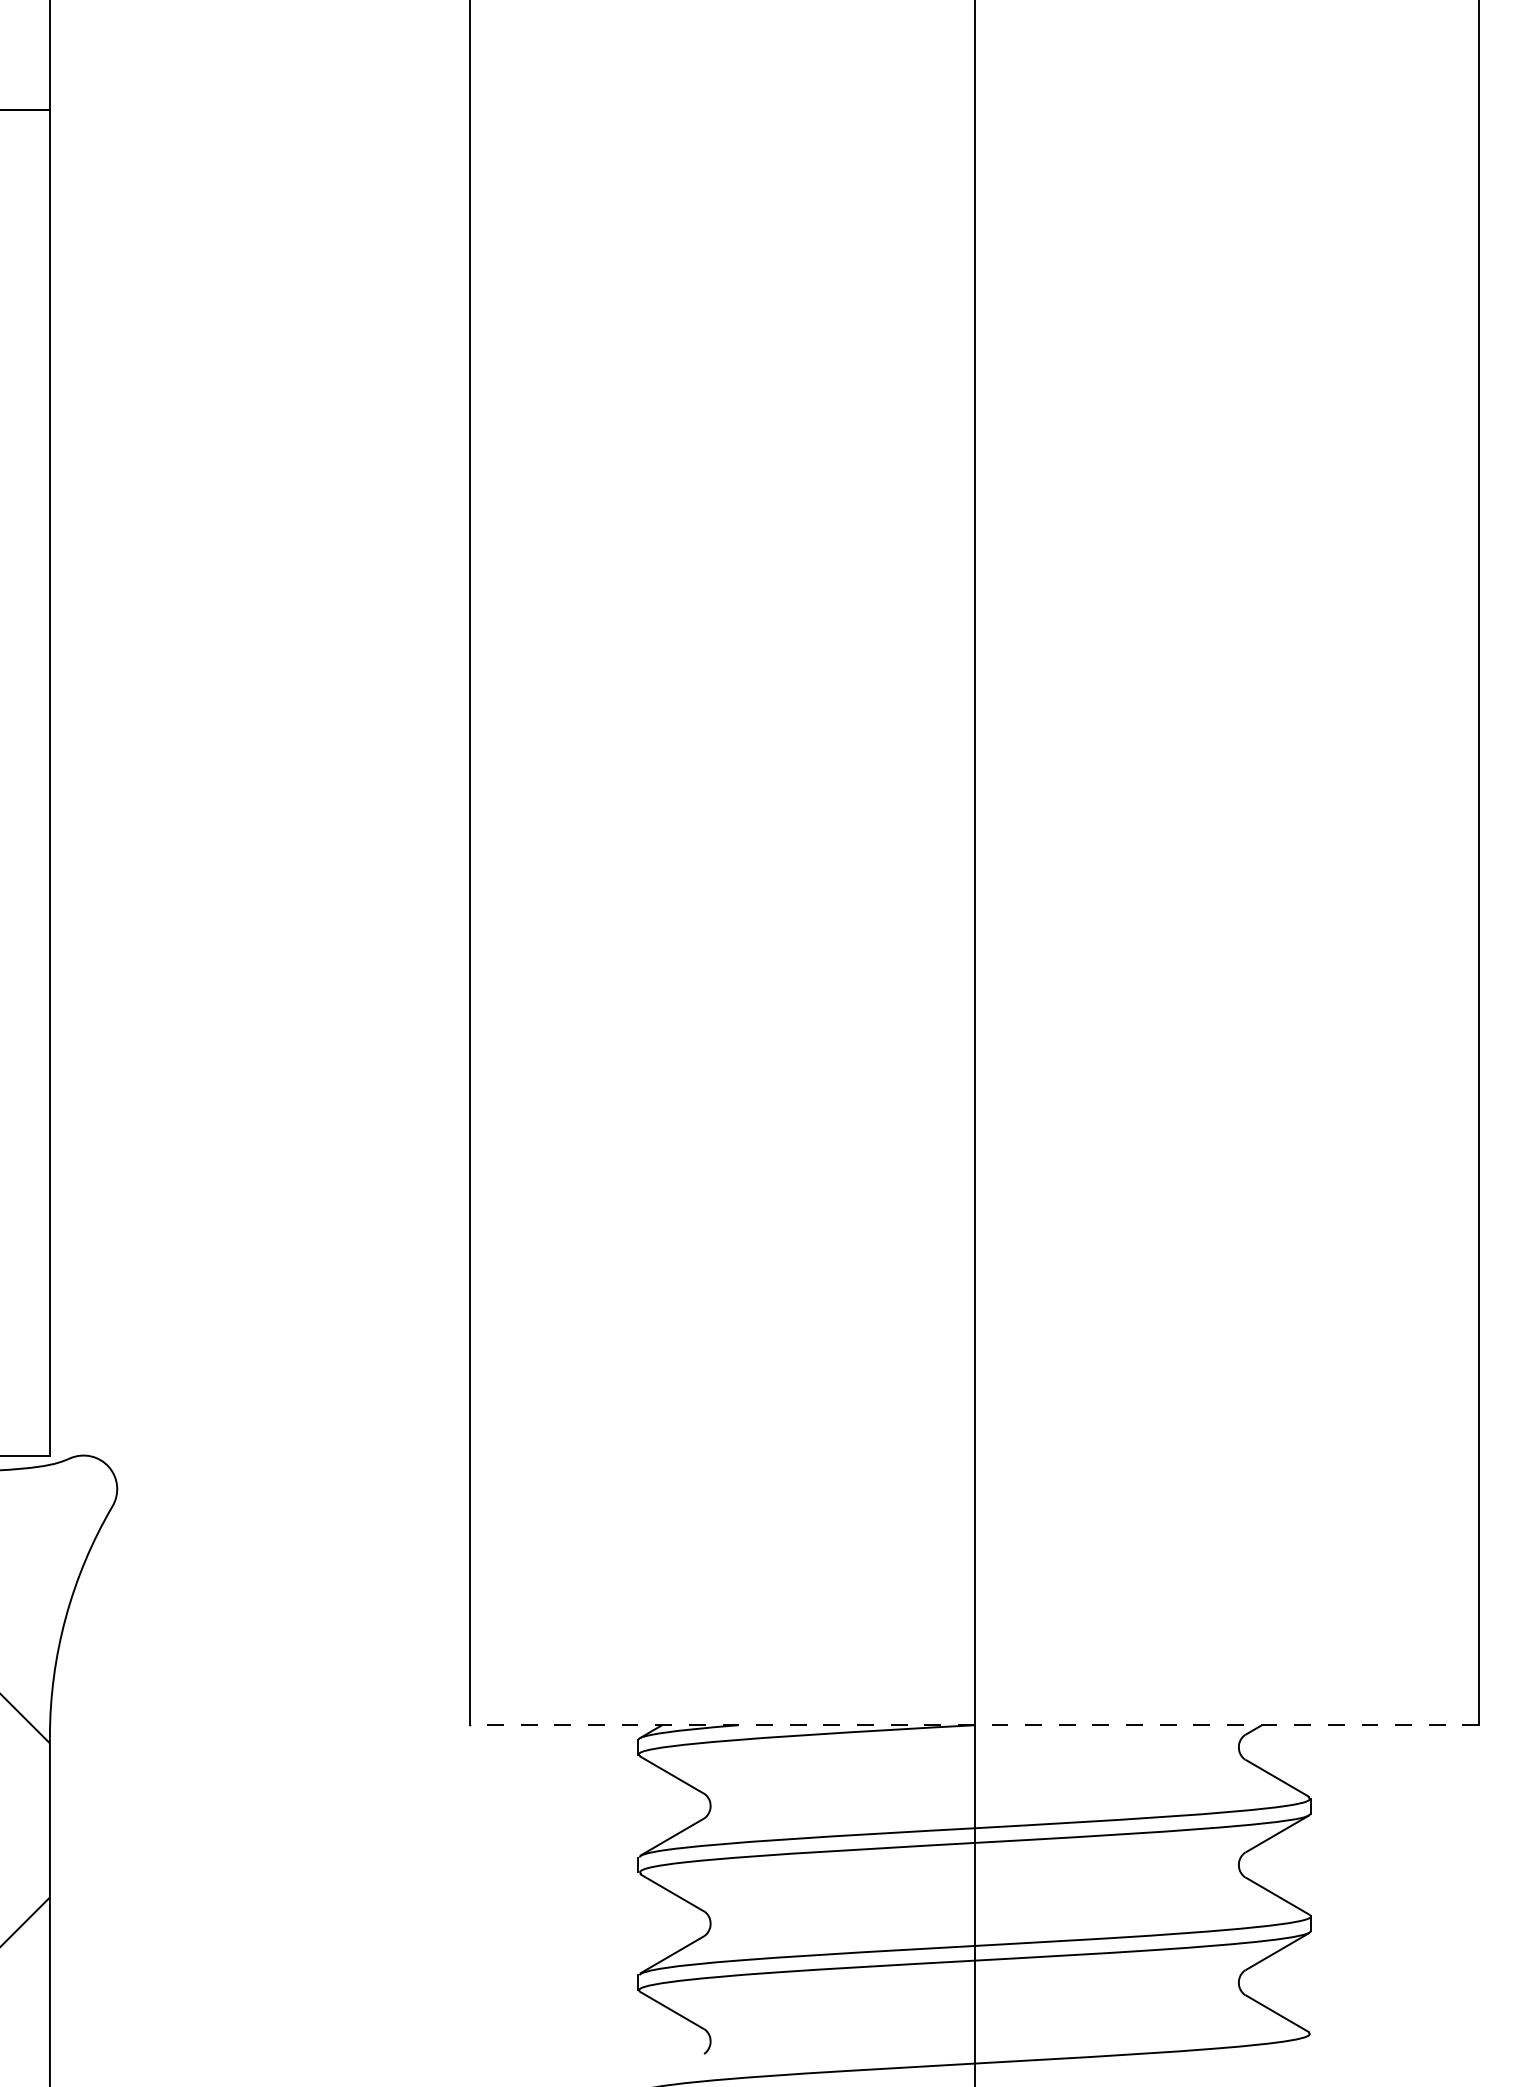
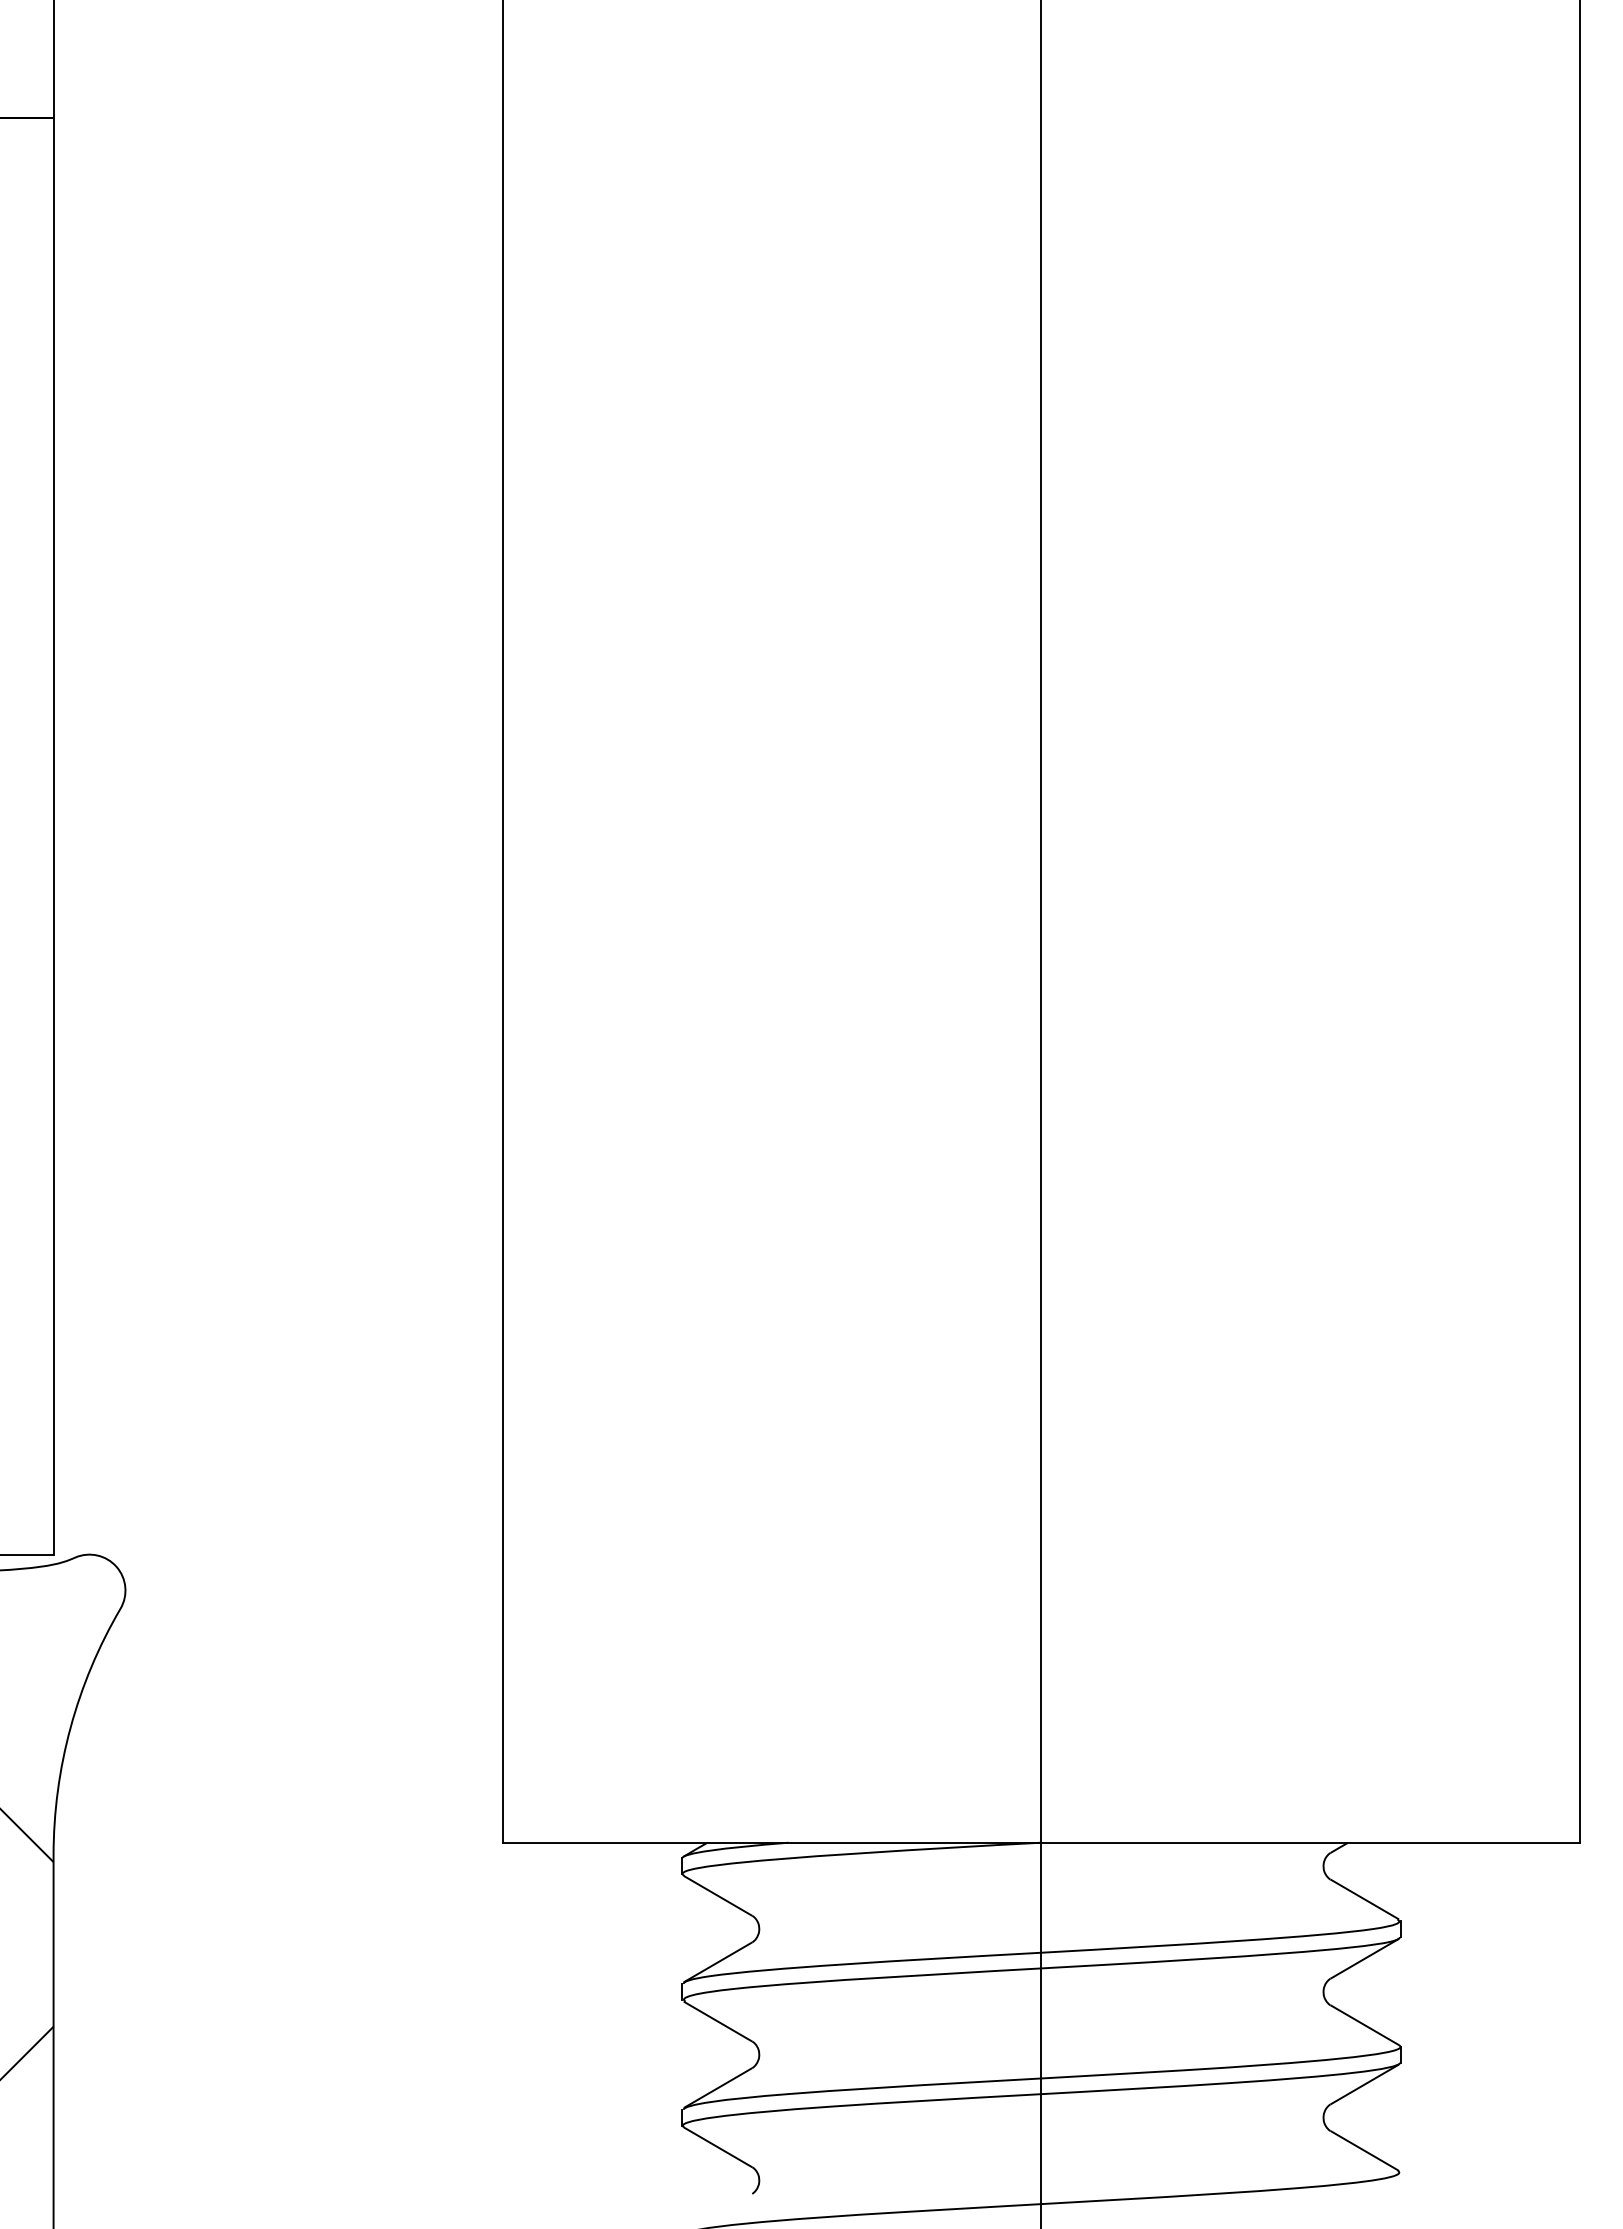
line: (974, 1725) -> (1041, 1842), dashed -> solid

